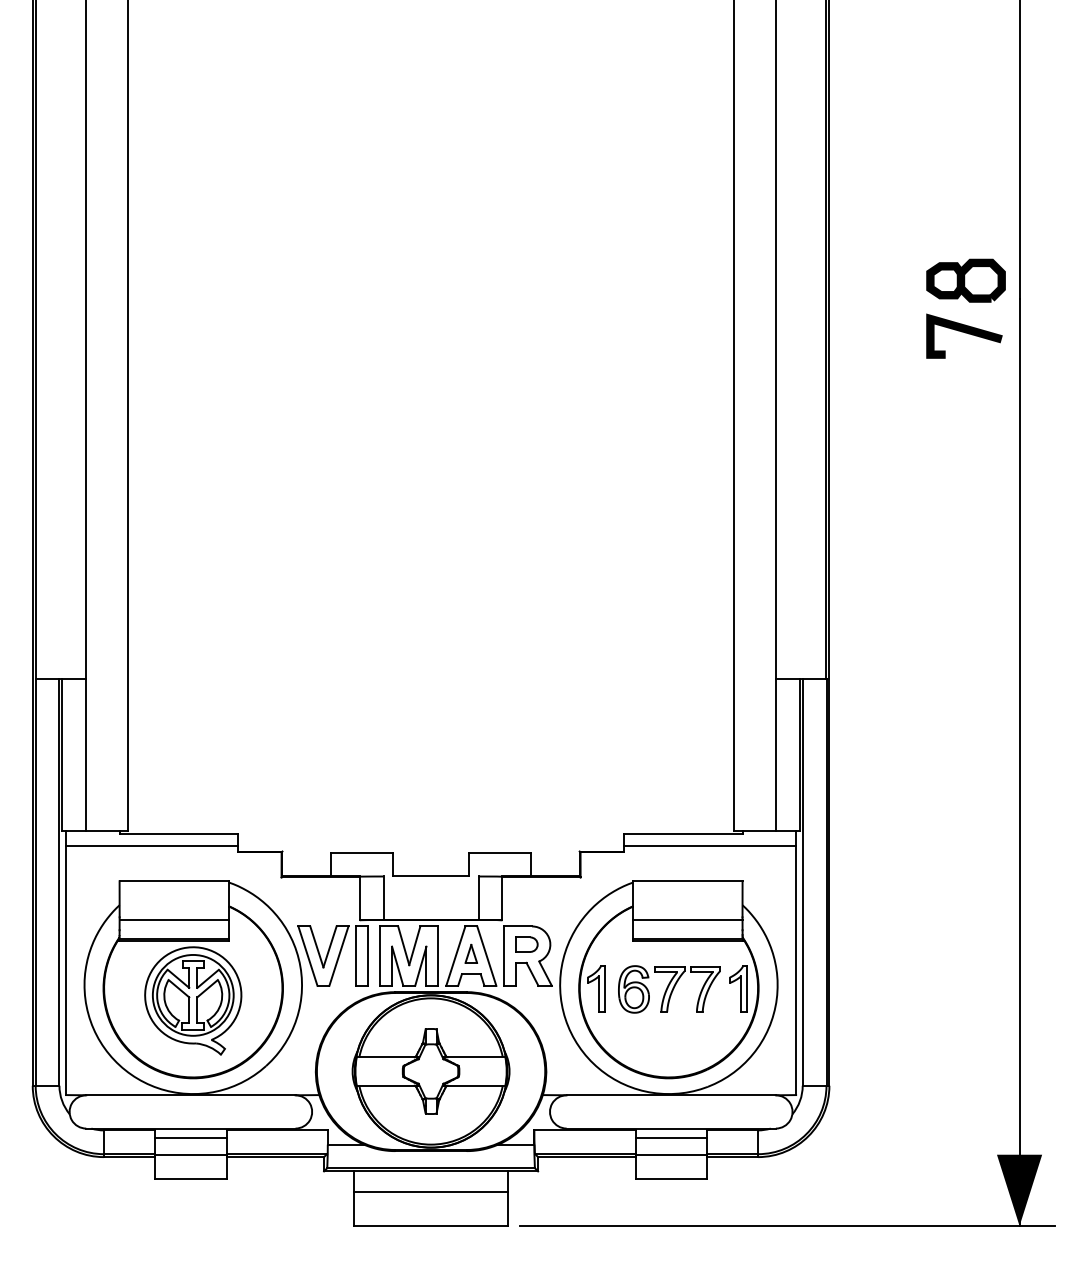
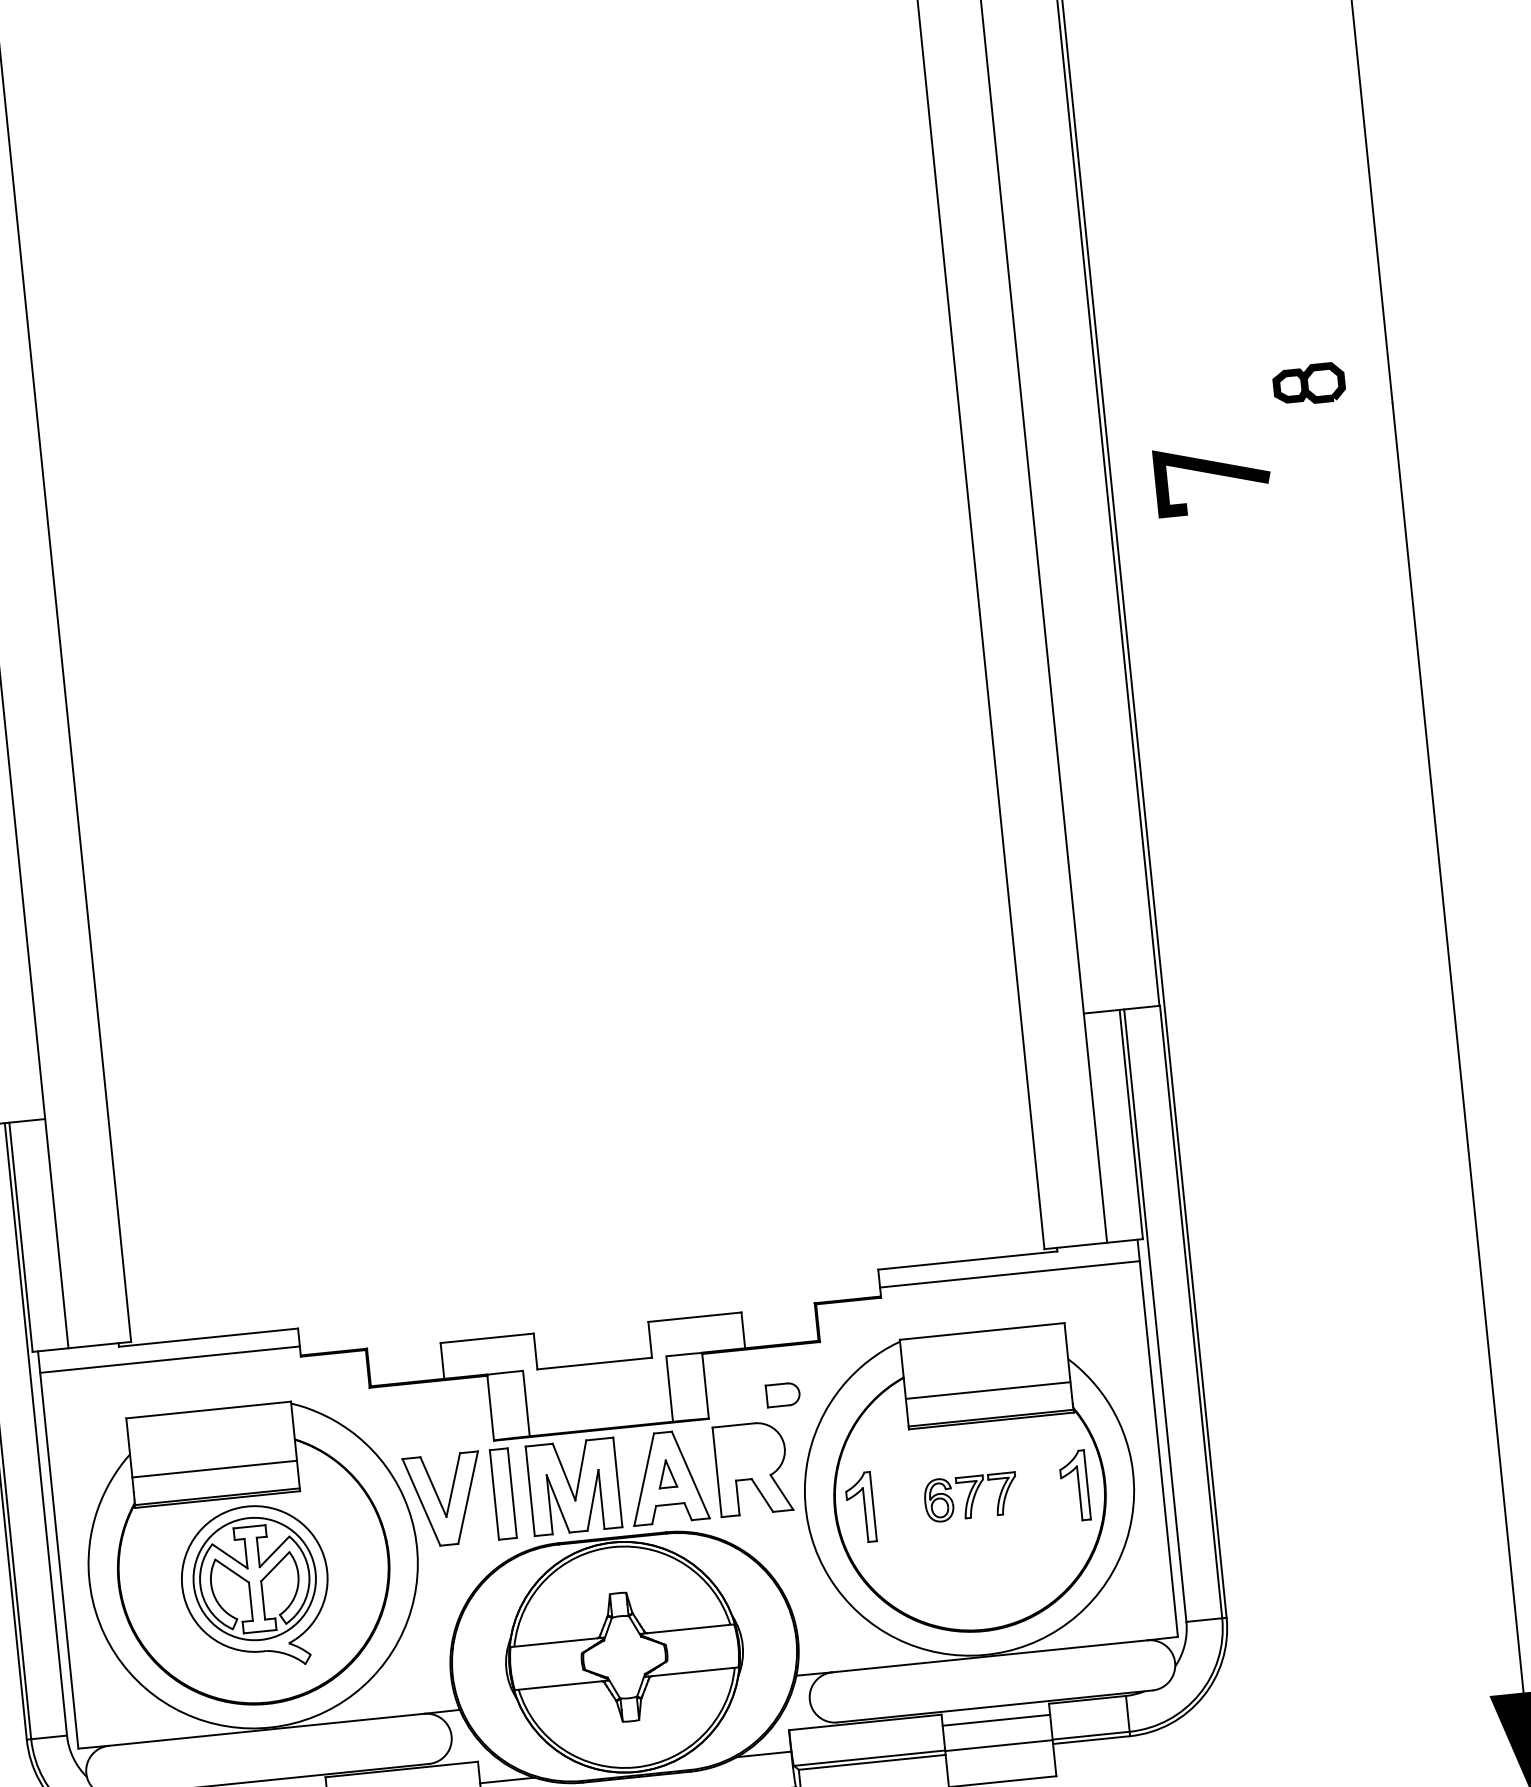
part: (965, 280) -> (1308, 384), size x0.6
line: (965, 333) -> (1214, 474), moved
part: (526, 944) -> (782, 1394), moved
part: (669, 989) -> (971, 1497), size x0.6

